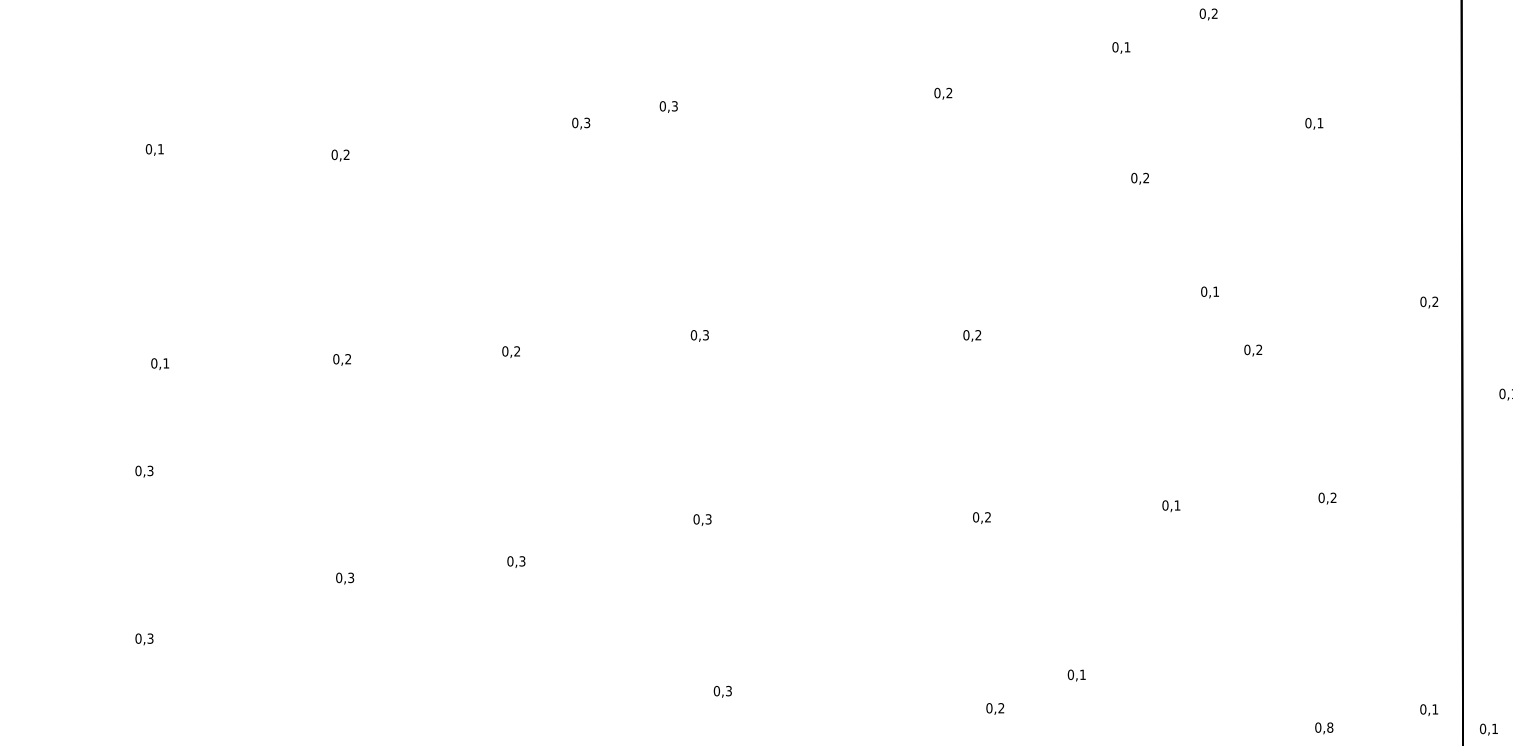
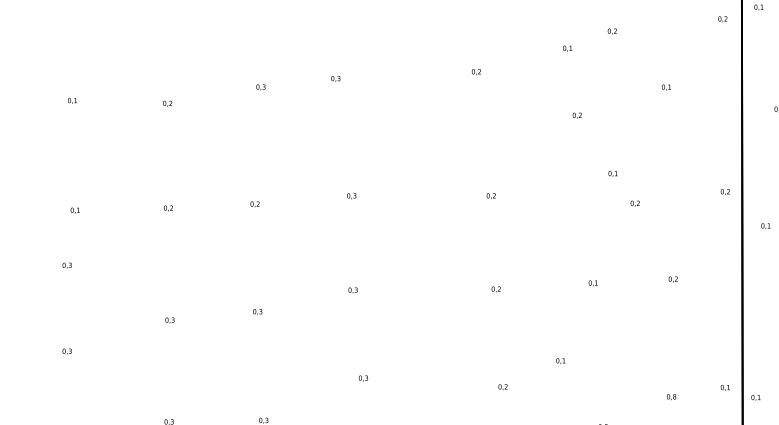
text: (580, 123) -> (260, 87), moved
text: (1427, 301) -> (724, 191), moved
text: (1076, 674) -> (560, 360), moved

